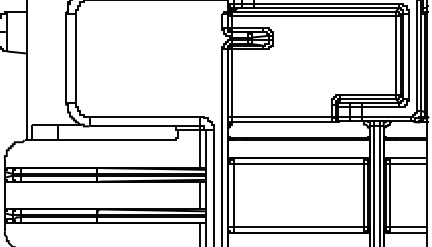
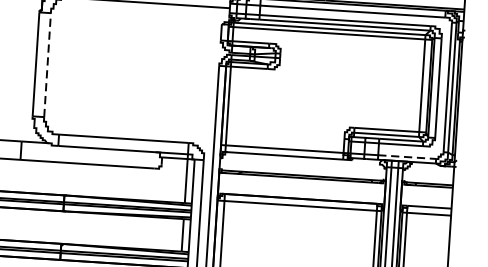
line: (75, 57) -> (47, 64), solid -> dashed
line: (386, 116) -> (407, 156), solid -> dashed

